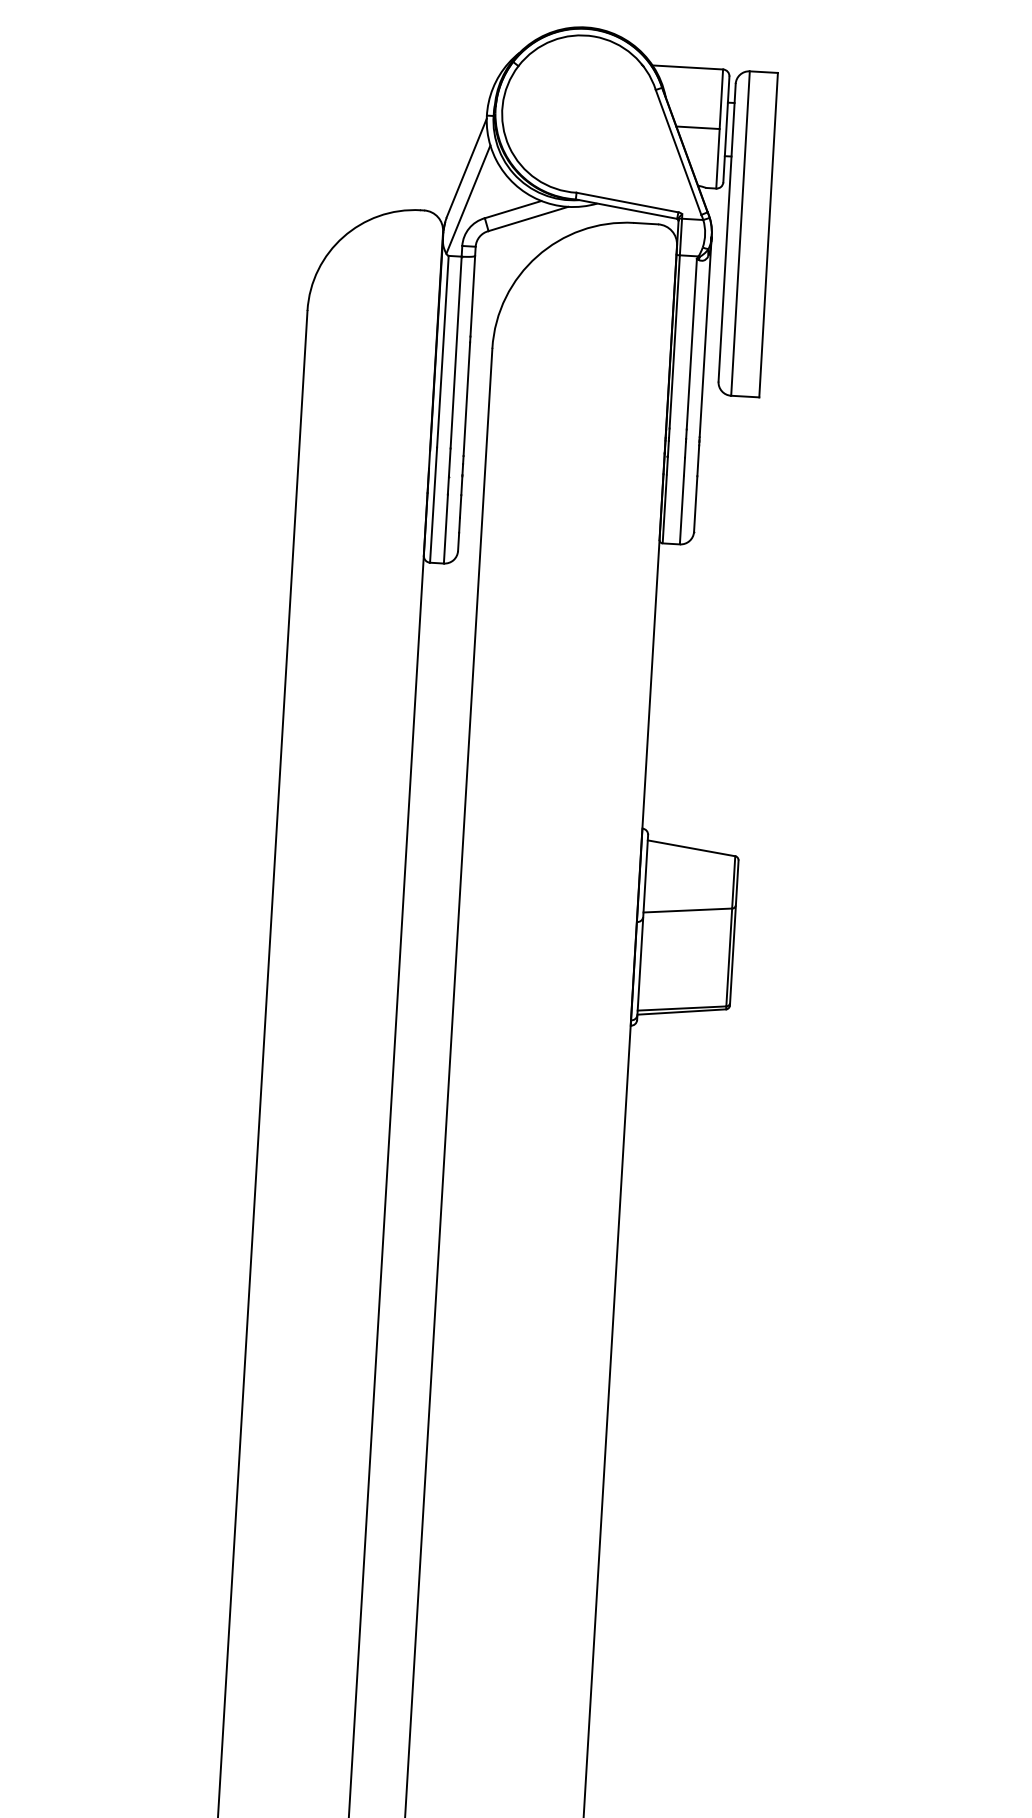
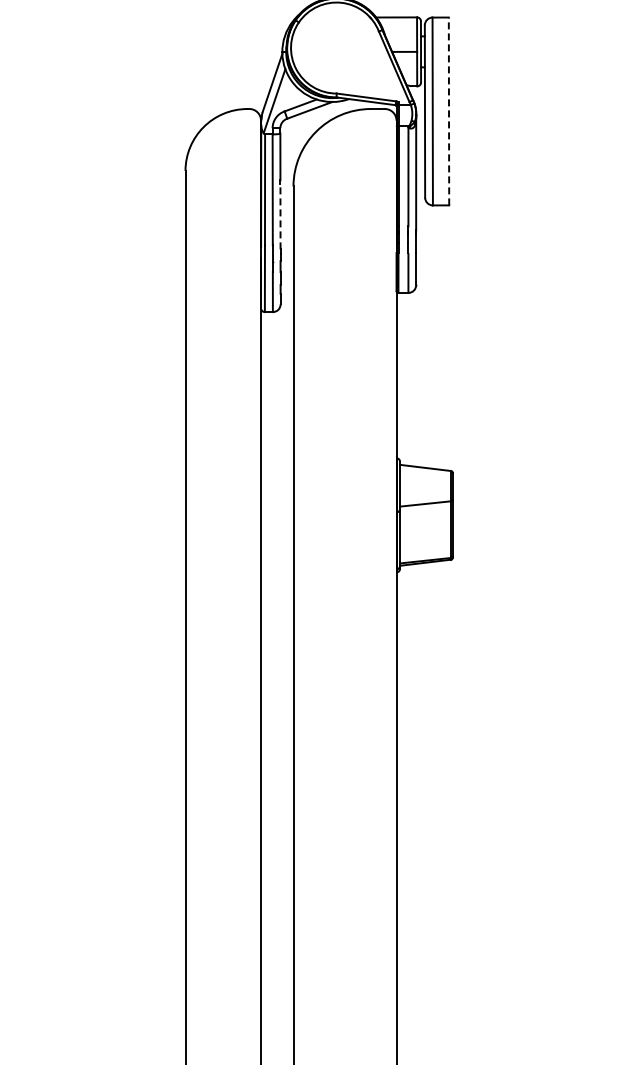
line: (769, 235) -> (449, 111), solid -> dashed
line: (466, 399) -> (280, 216), solid -> dashed

